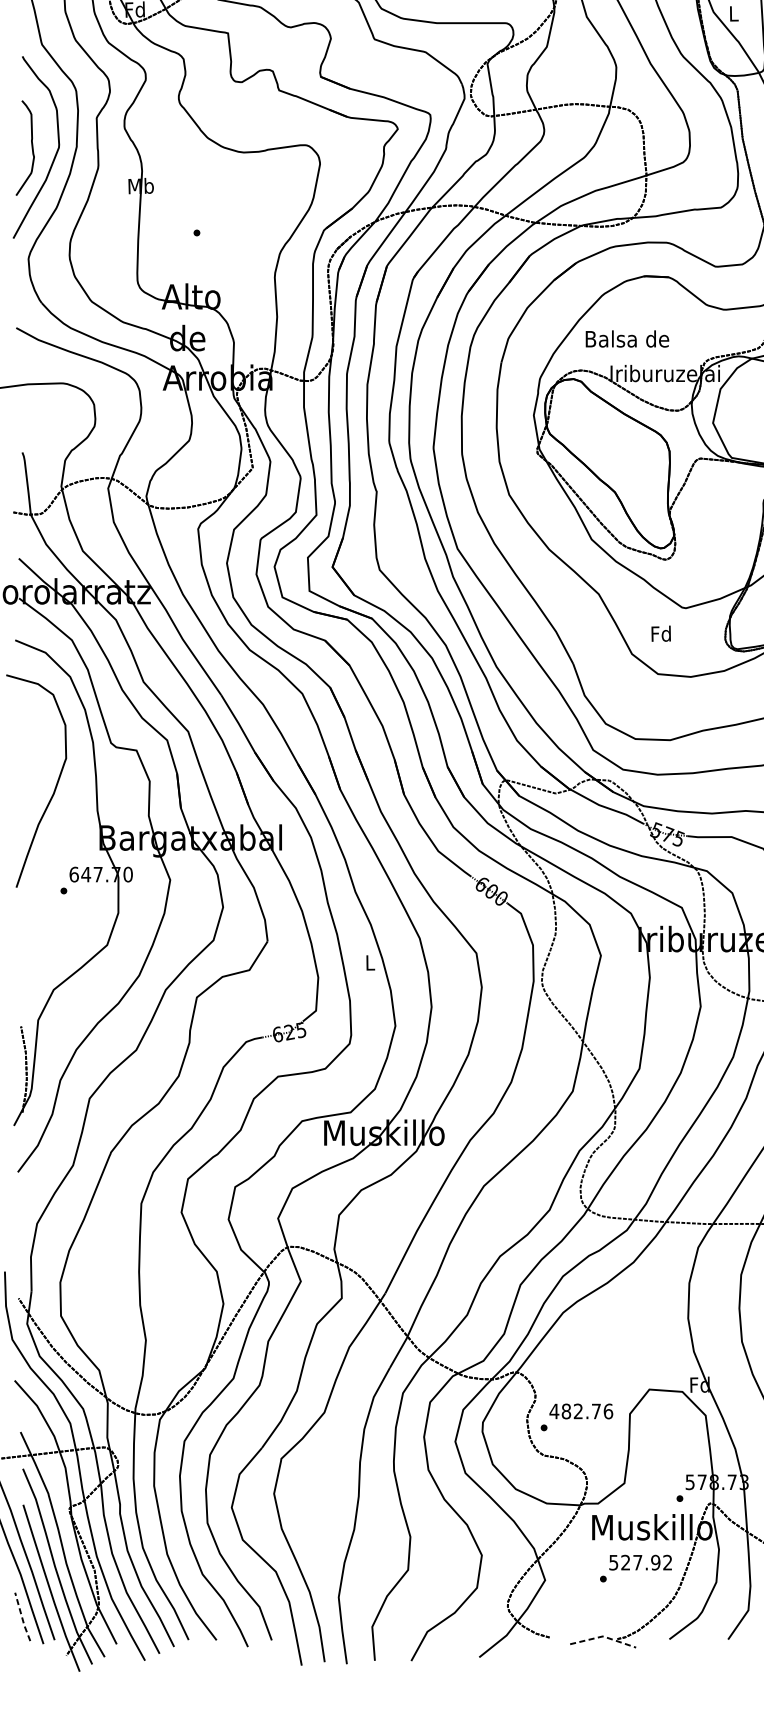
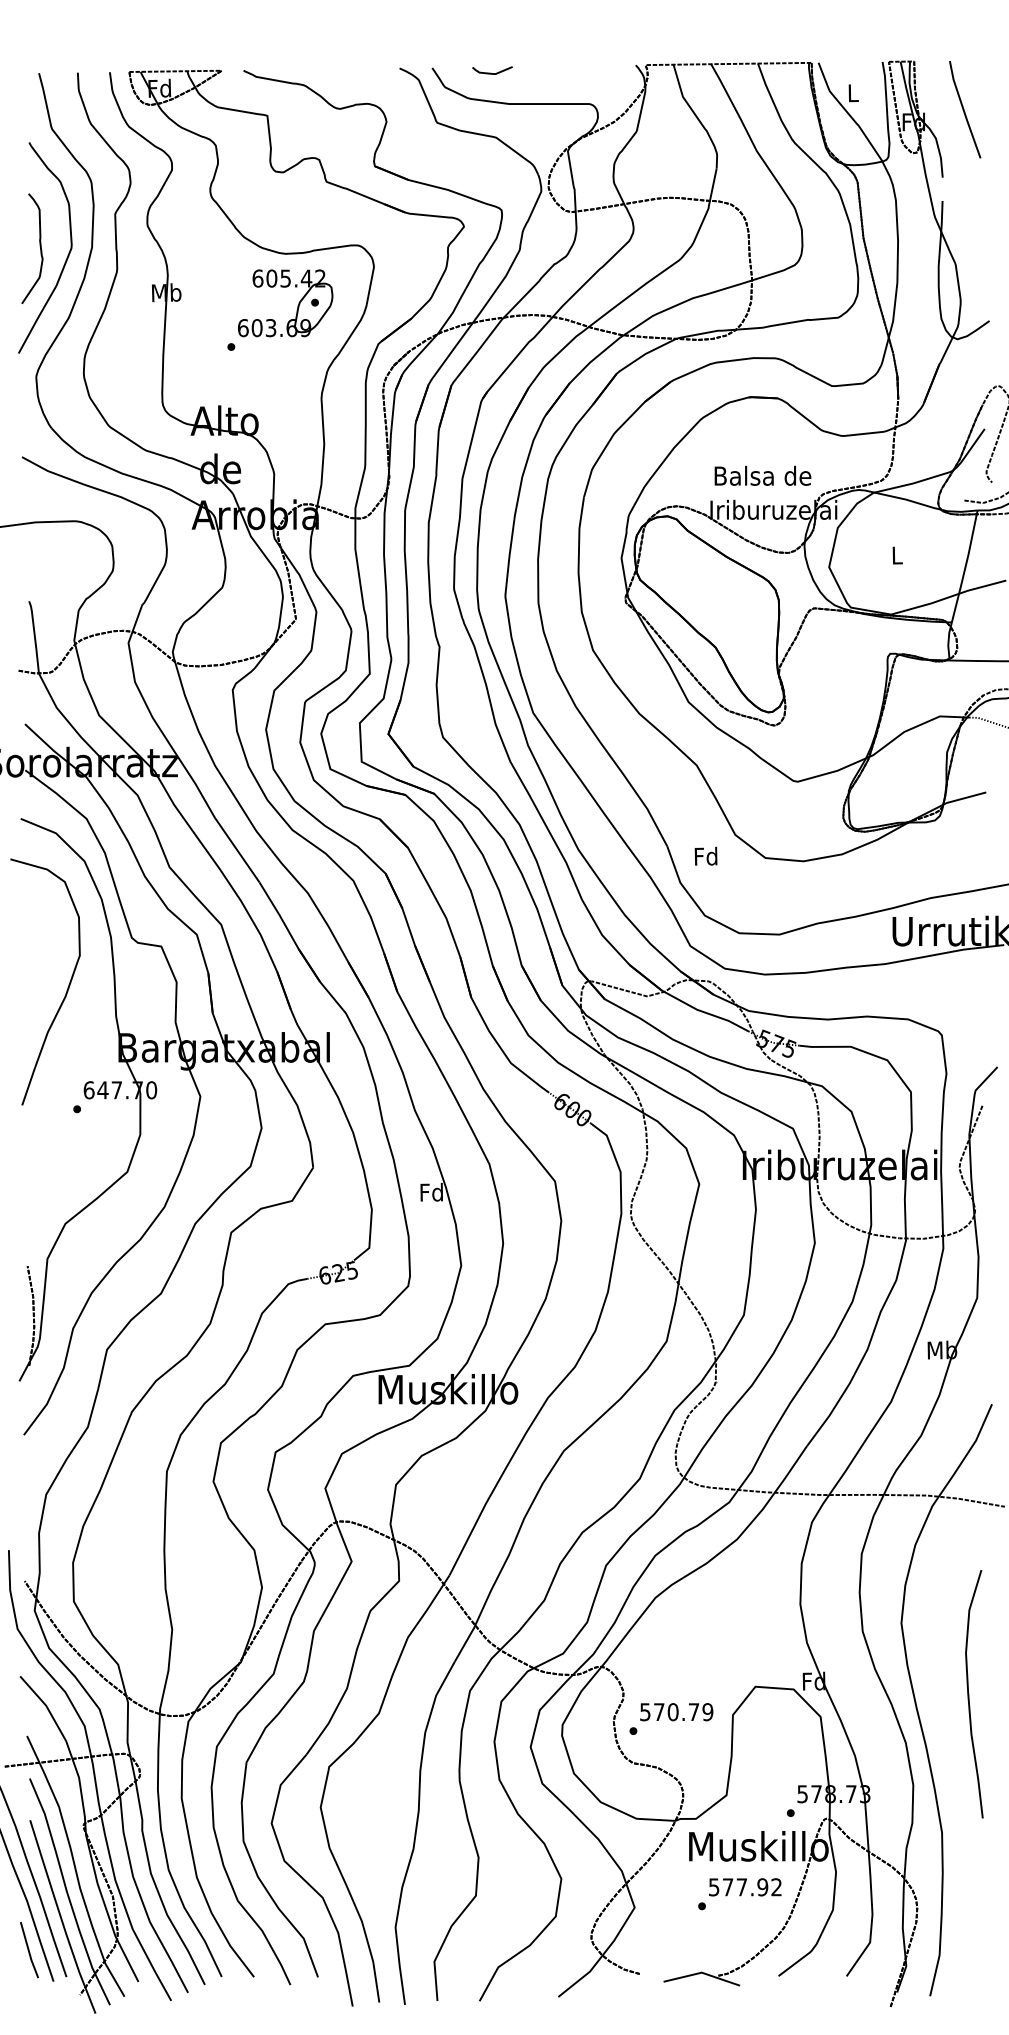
part: (254, 197) -> (297, 305), added
text: (627, 338) -> (762, 475), moved
text: (660, 633) -> (705, 855), moved
text: (369, 961) -> (431, 1191), L -> Fd
text: (581, 1411) -> (676, 1712), 482.76 -> 570.79
text: (625, 1562) -> (727, 1887), 527.92 -> 577.92
line: (21, 1617) -> (28, 1950), dashed -> solid
line: (602, 1636) -> (701, 1972), dashed -> solid

